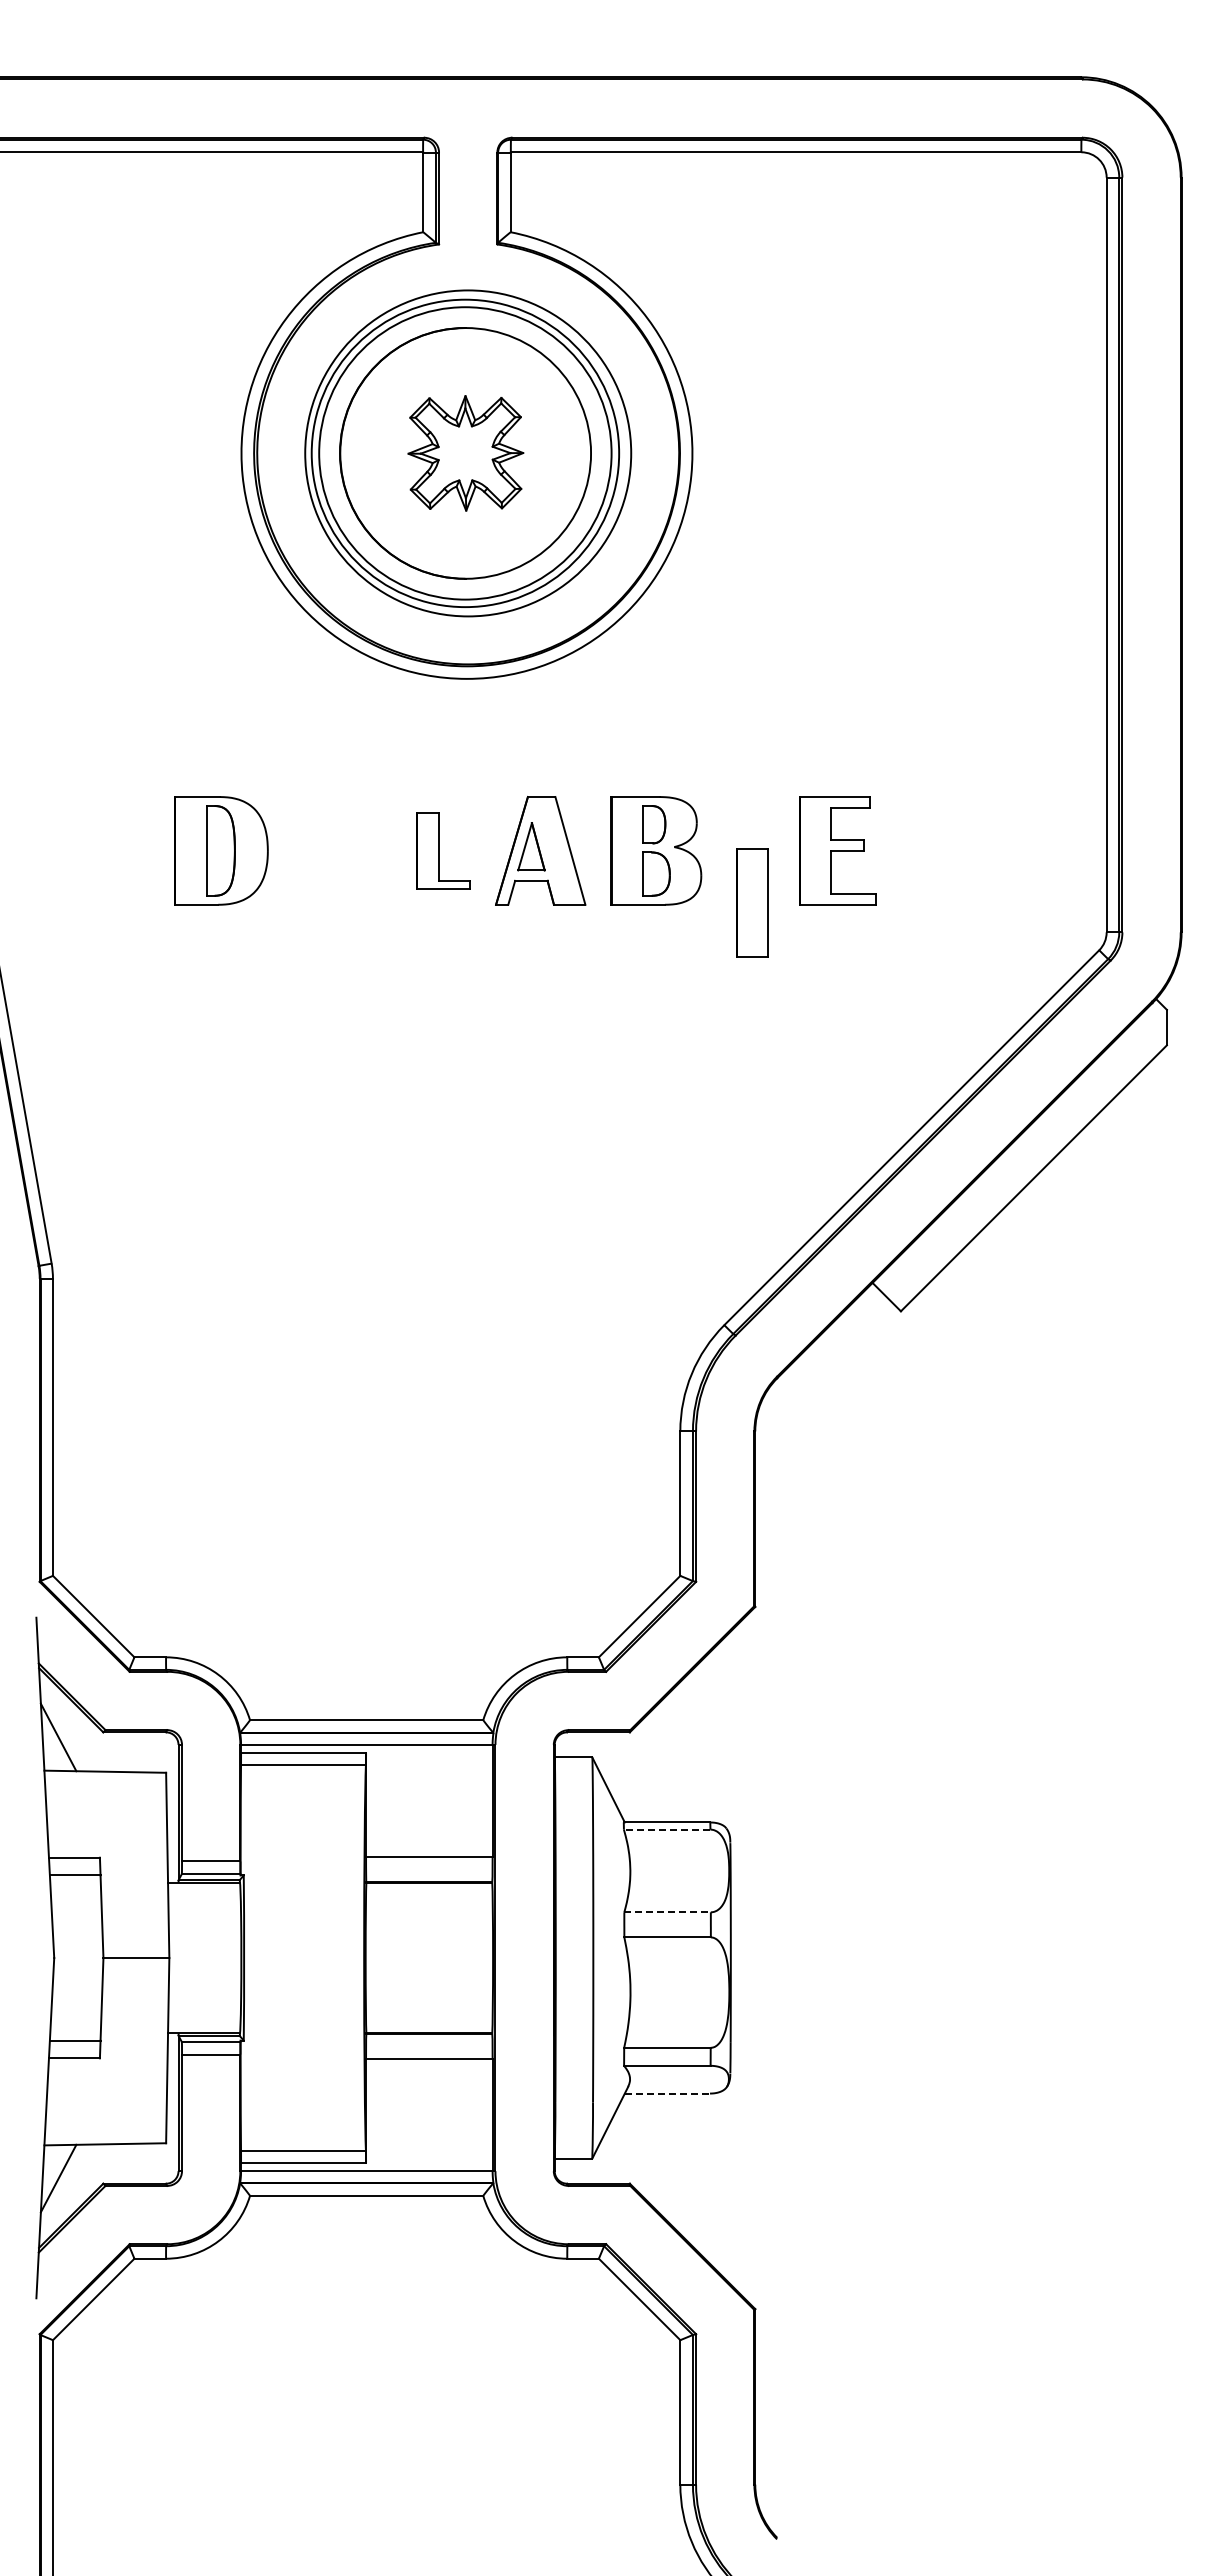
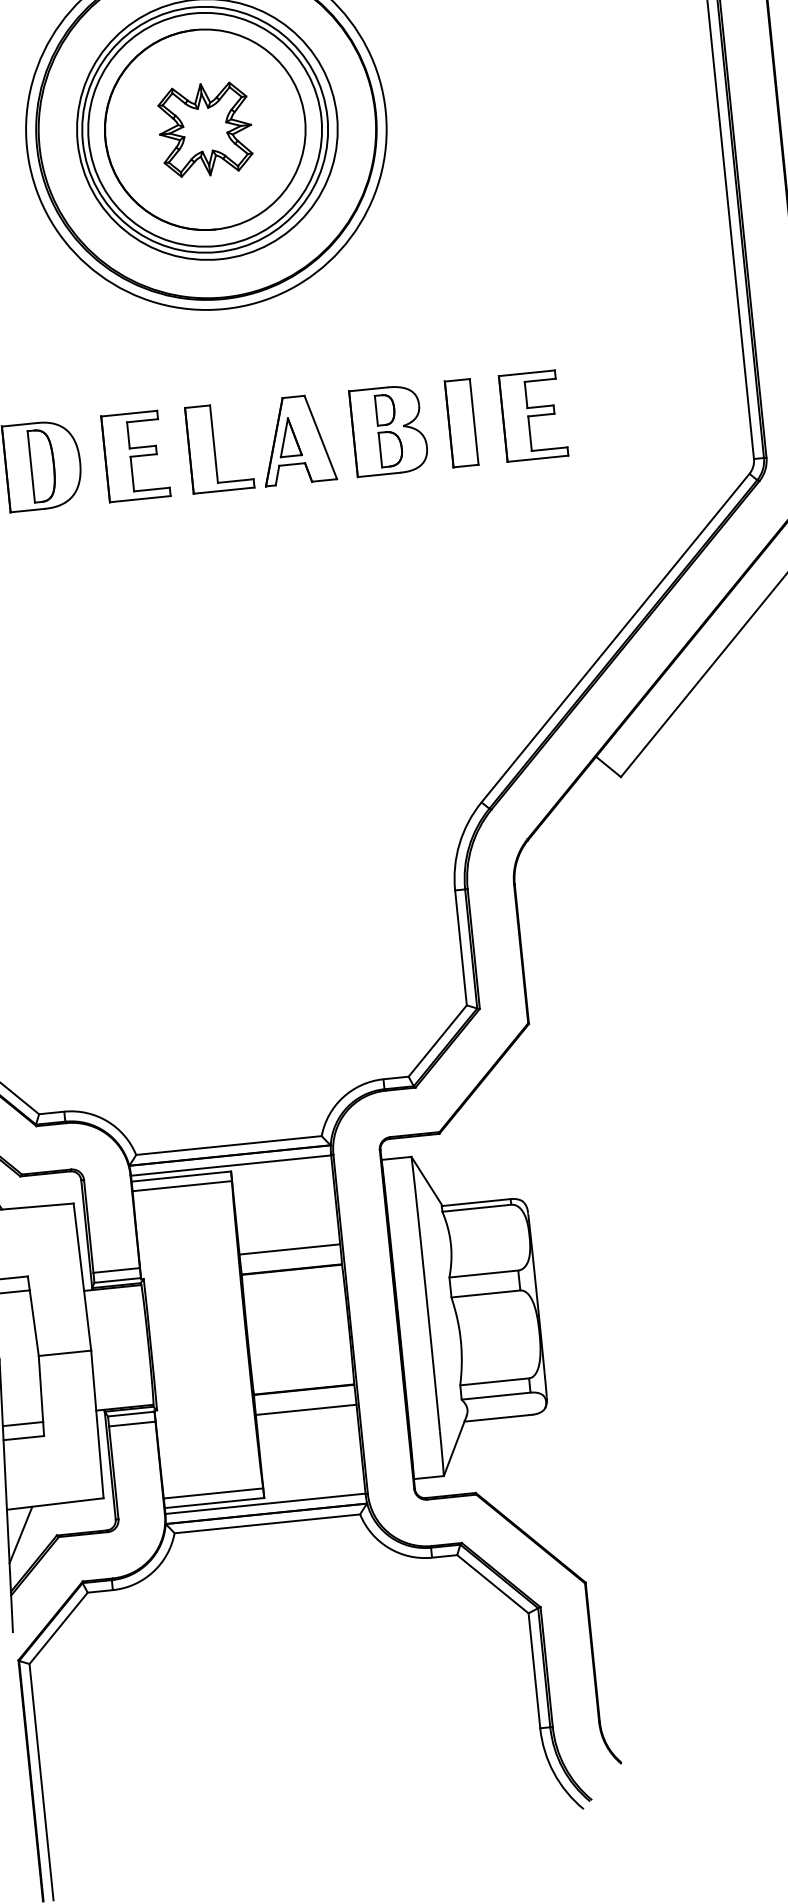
part: (337, 850) -> (135, 456), added
part: (443, 850) -> (219, 447), size x1.43
part: (752, 902) -> (461, 422), moved
line: (666, 1829) -> (476, 1208), dashed -> solid
line: (668, 1912) -> (484, 1274), dashed -> solid
line: (667, 2093) -> (498, 1418), dashed -> solid

